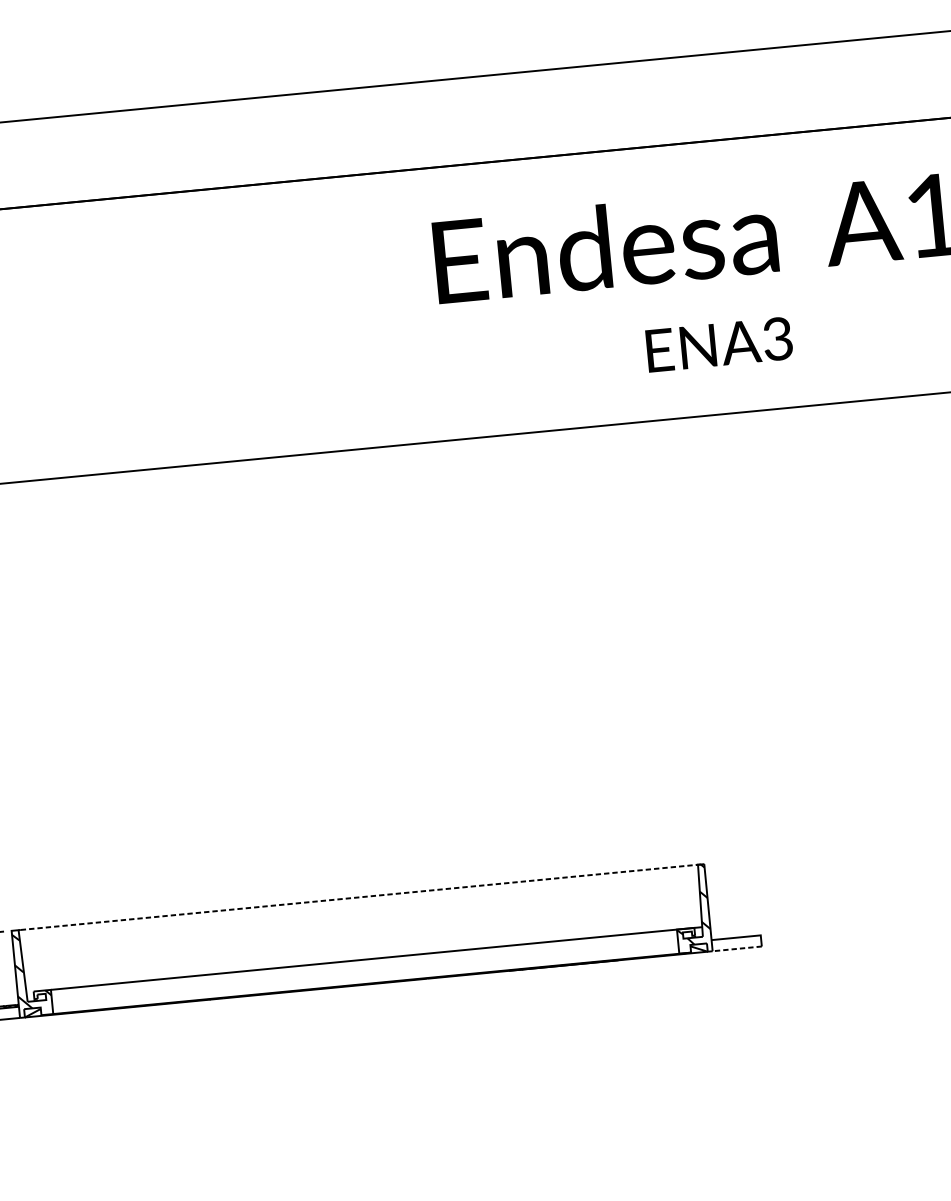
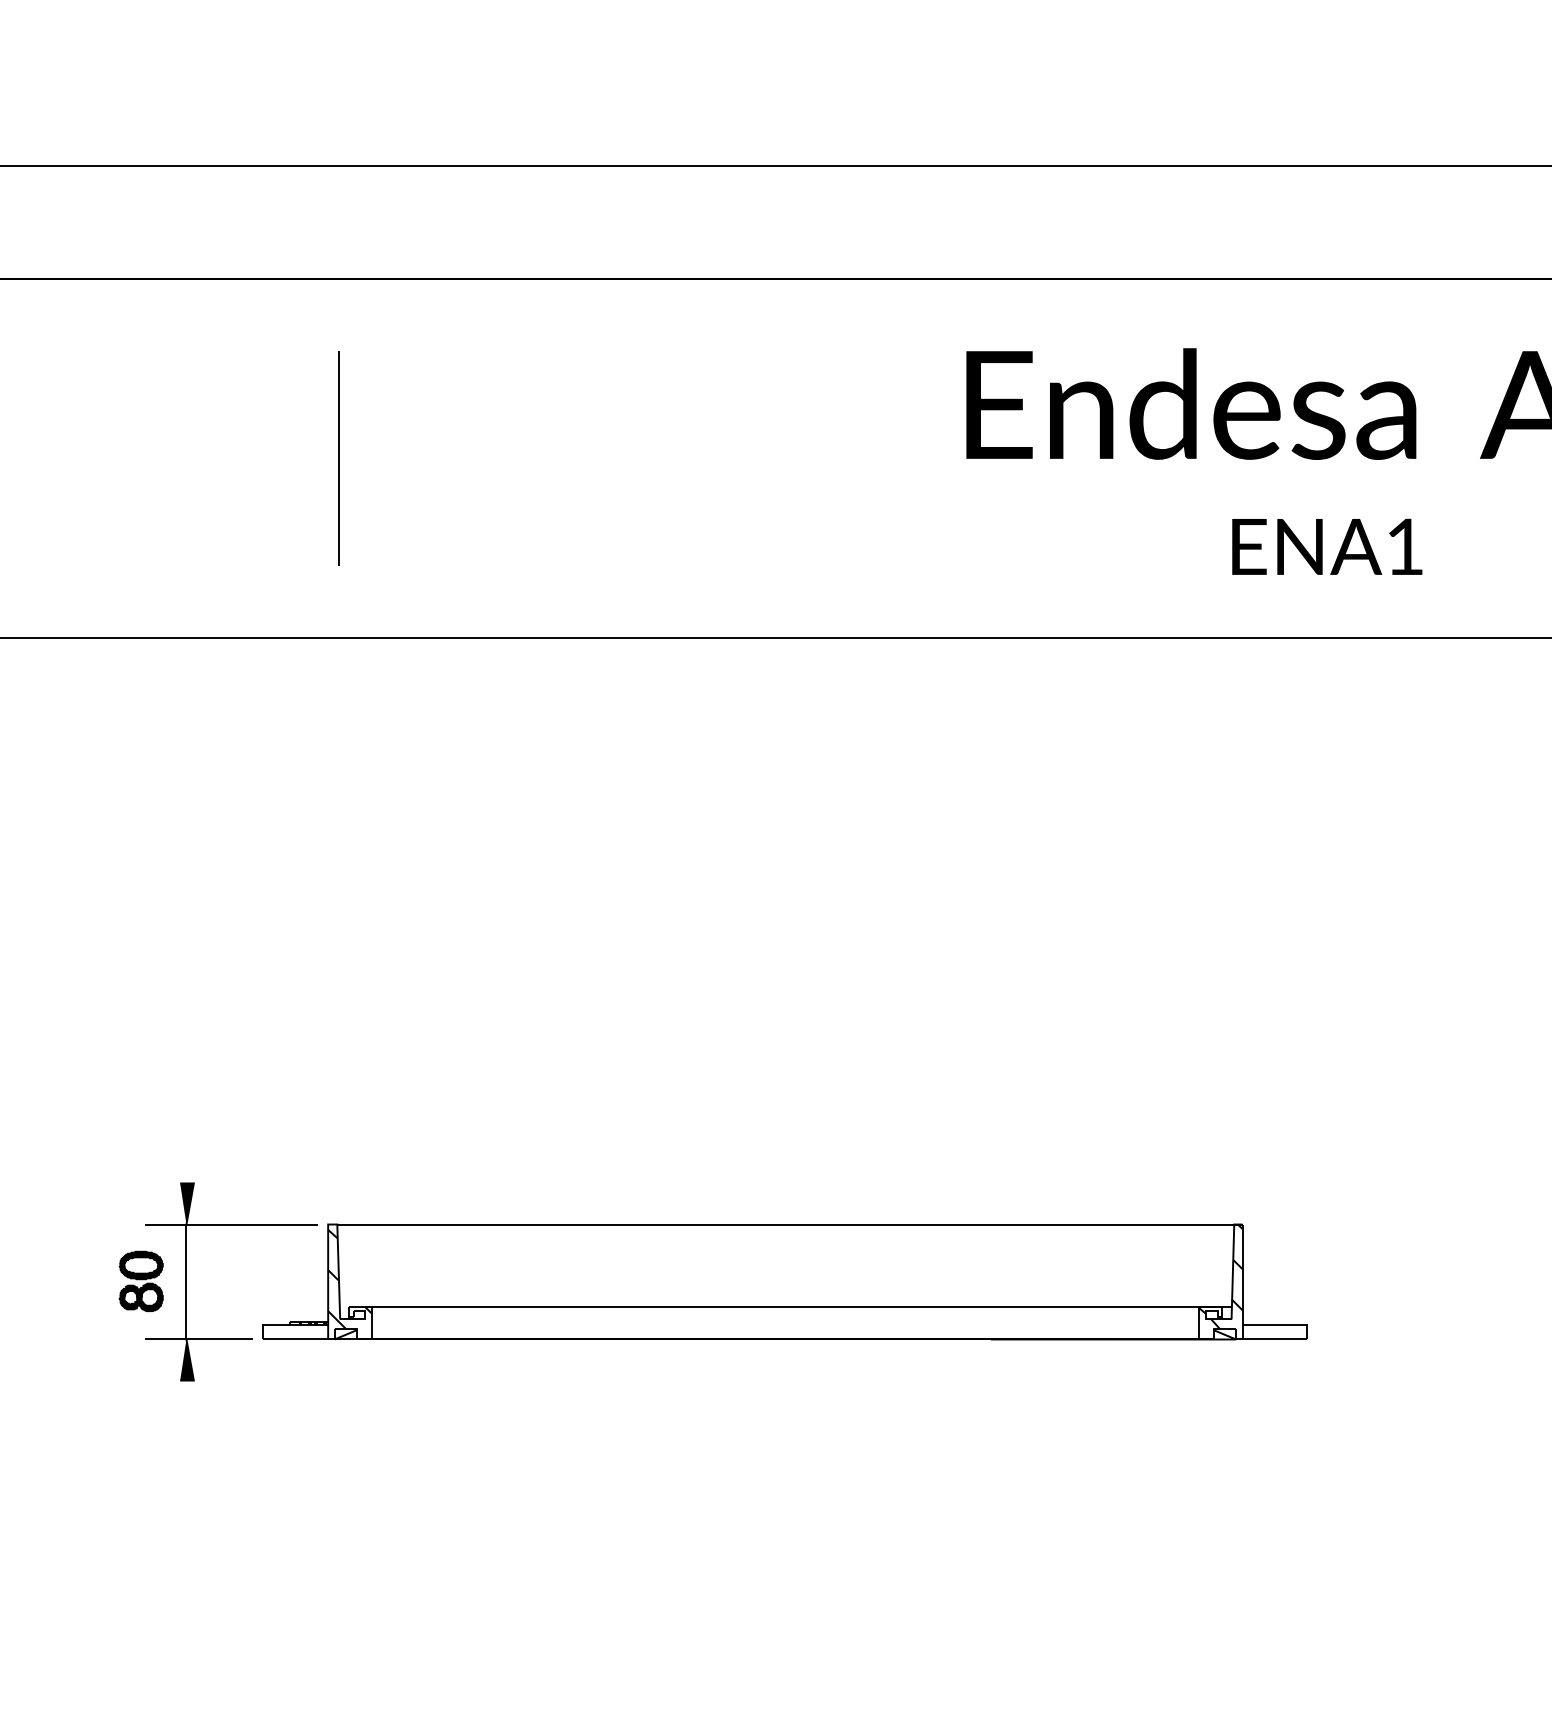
text: (777, 338) -> (1404, 546), ENA3 -> ENA1
line: (362, 897) -> (791, 1224), dashed -> solid
line: (736, 948) -> (1274, 1339), dashed -> solid

